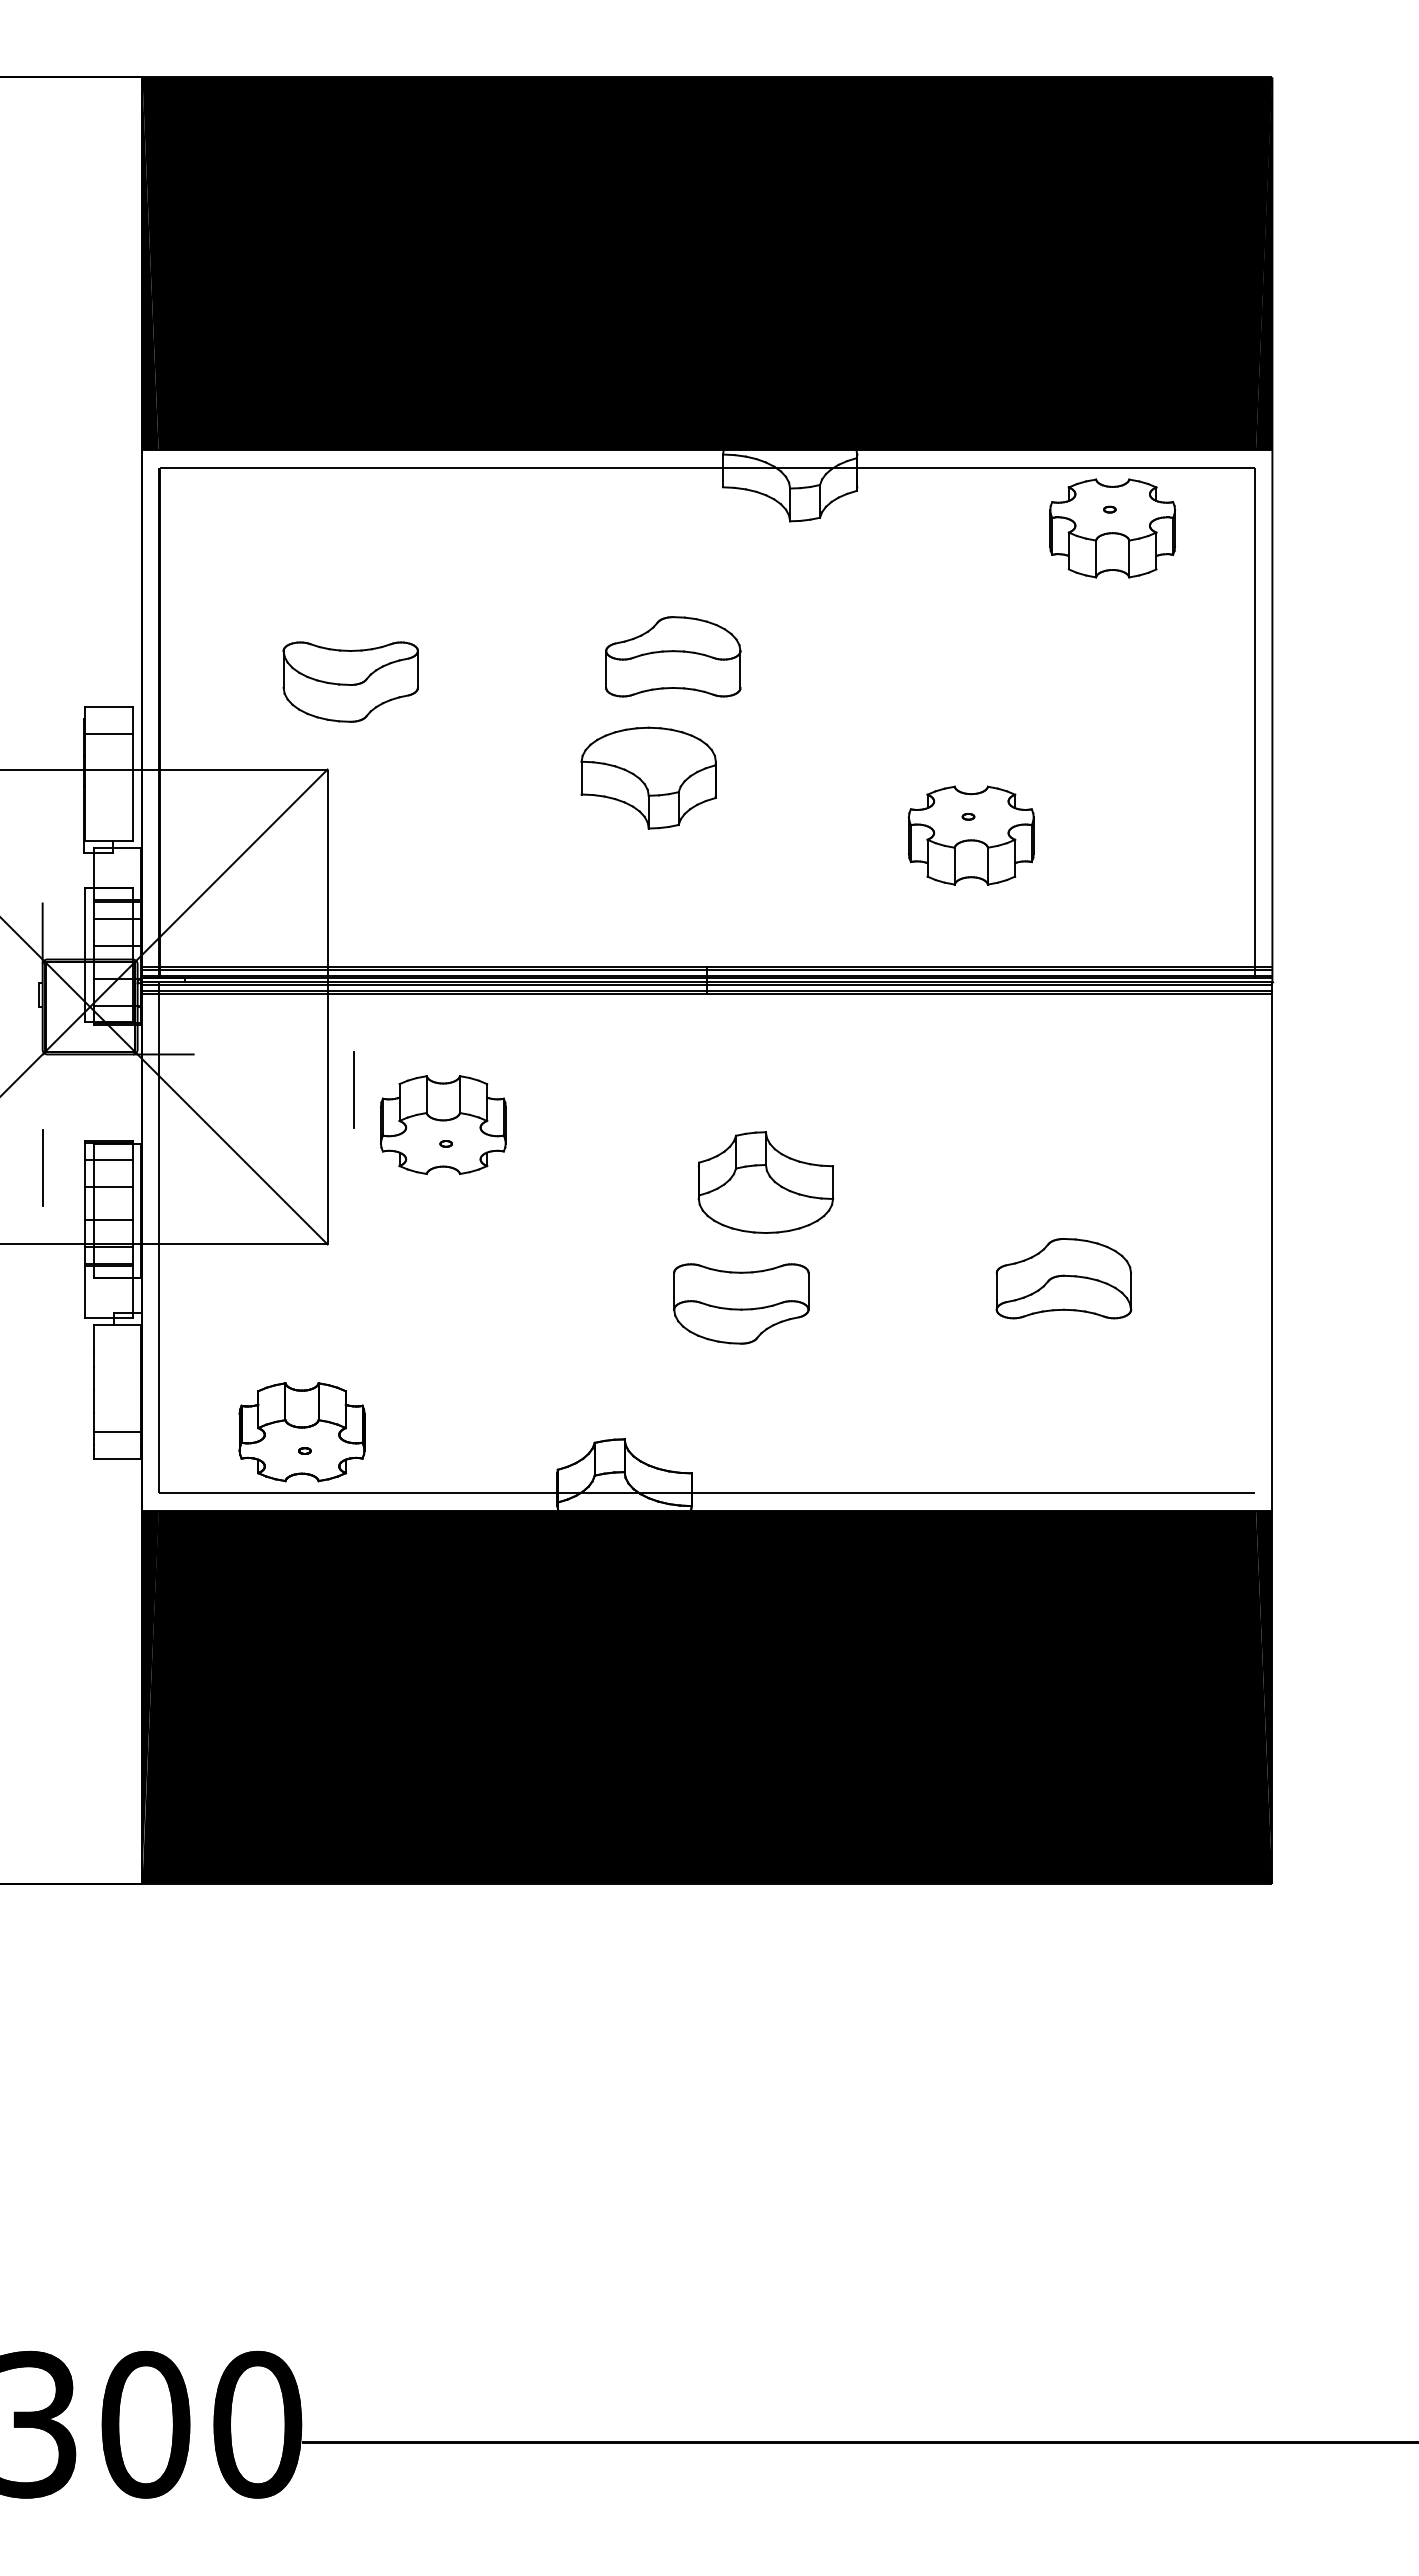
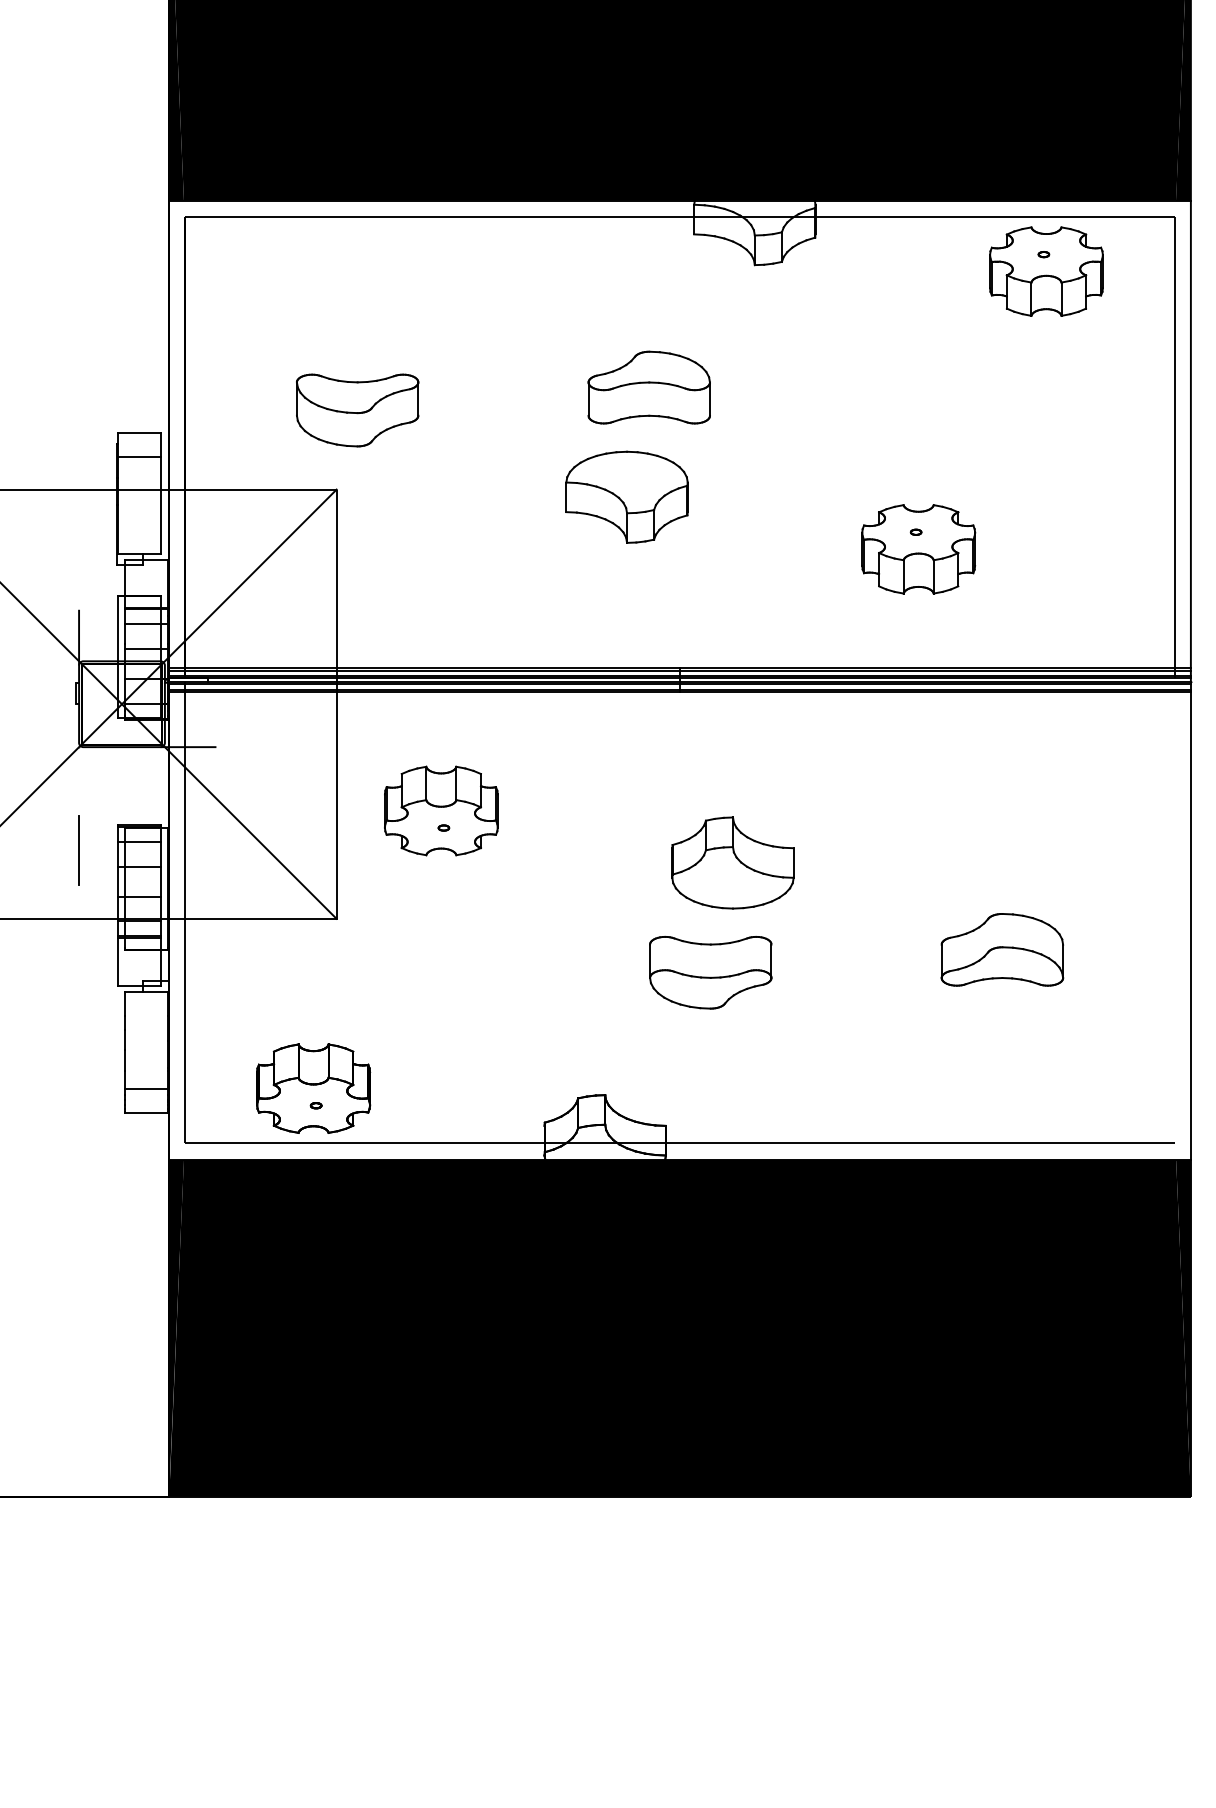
line: (353, 1089) -> (360, 778), removed

